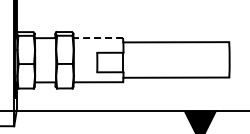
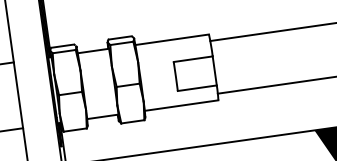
line: (98, 38) -> (172, 40), dashed -> solid

